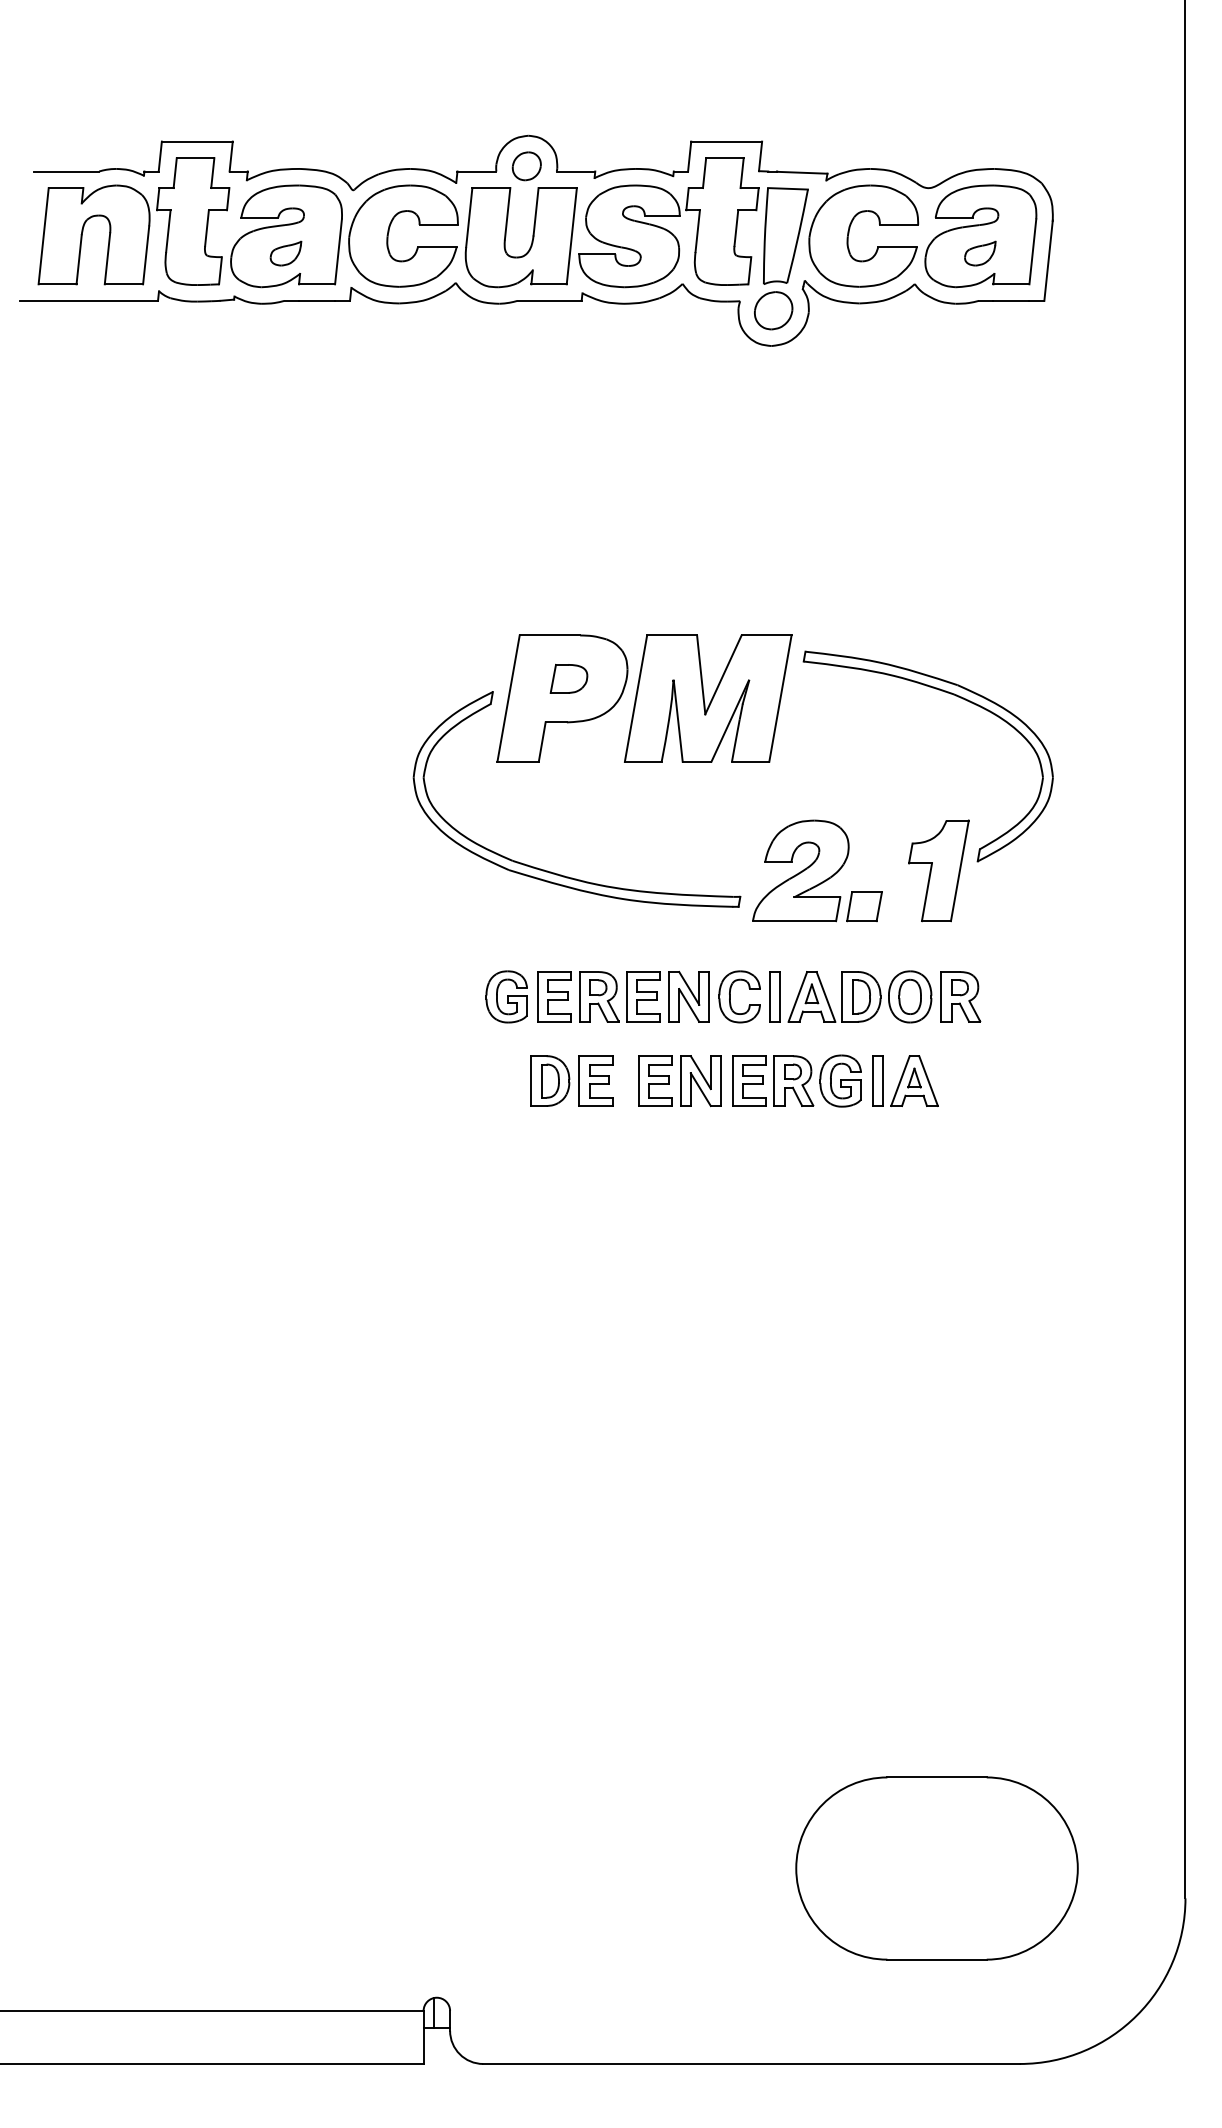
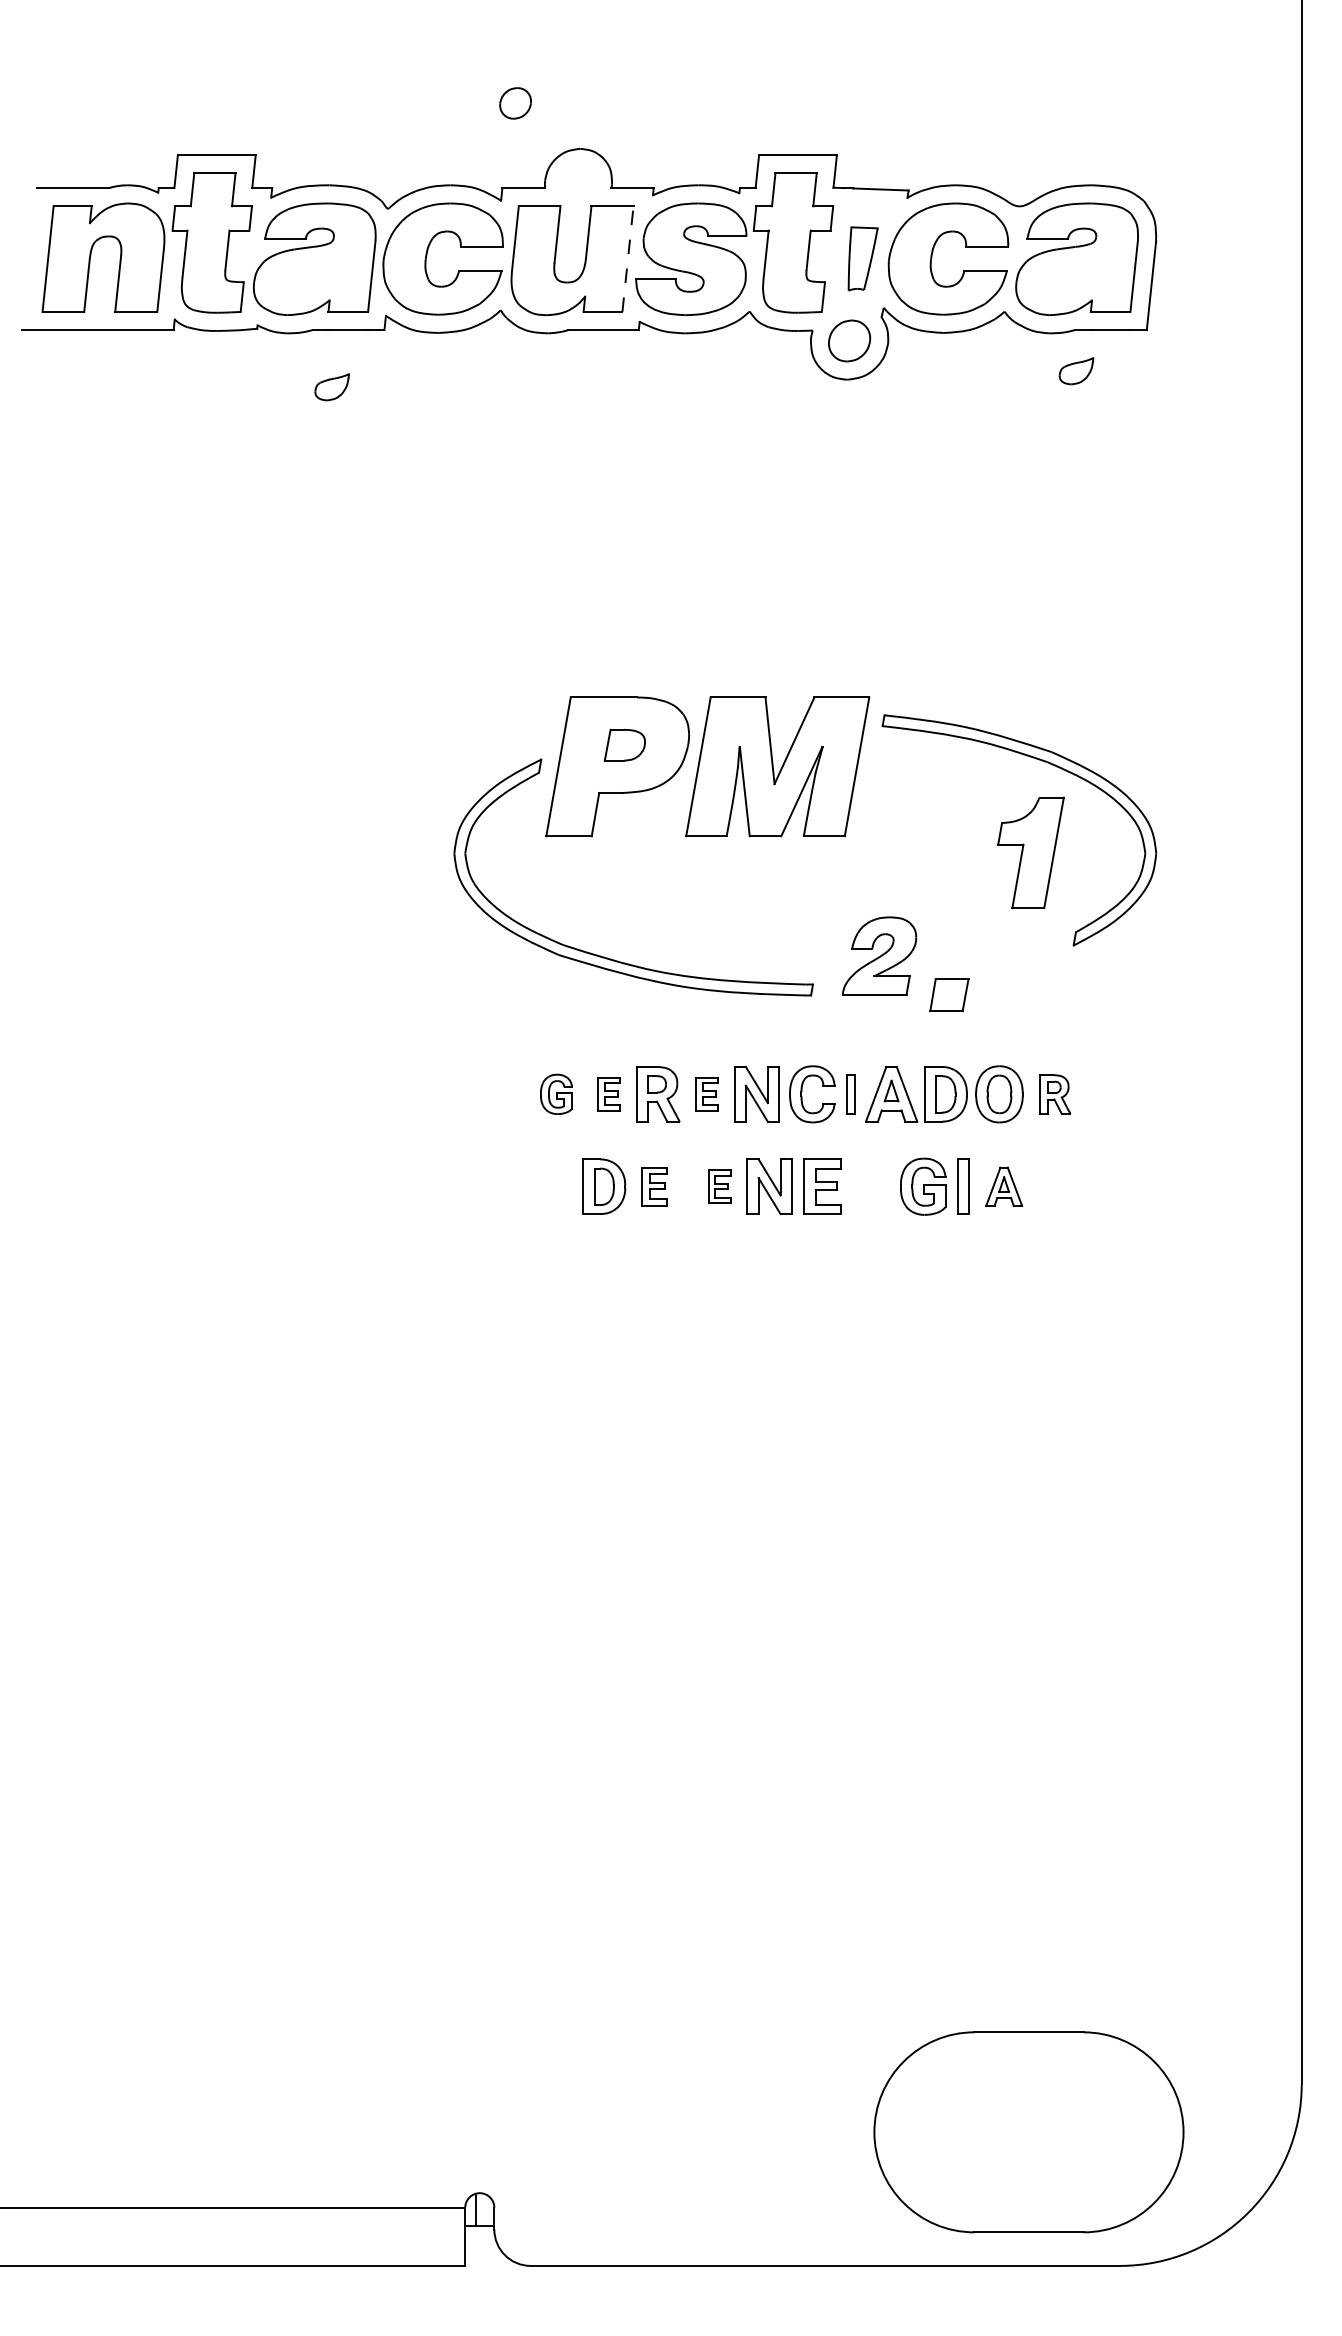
part: (526, 166) -> (515, 103), moved
line: (572, 235) -> (628, 258), solid -> dashed
part: (786, 235) -> (863, 258), size x0.6
part: (285, 253) -> (331, 387), moved
part: (980, 253) -> (1076, 371), moved
part: (800, 870) -> (879, 955), size x0.7
part: (938, 870) -> (1030, 852), moved
part: (506, 997) -> (556, 1094), size x0.7
part: (554, 997) -> (608, 1094), size x0.6
part: (643, 997) -> (706, 1094), size x0.6
part: (775, 997) -> (851, 1094), size x0.7
part: (961, 997) -> (1055, 1094), size x0.7
part: (595, 1080) -> (654, 1186), size x0.7
part: (655, 1080) -> (719, 1186), size x0.6
part: (793, 1080) -> (871, 1186), removed
part: (913, 1080) -> (1003, 1186), size x0.7
part: (936, 1868) -> (1028, 2132), moved

